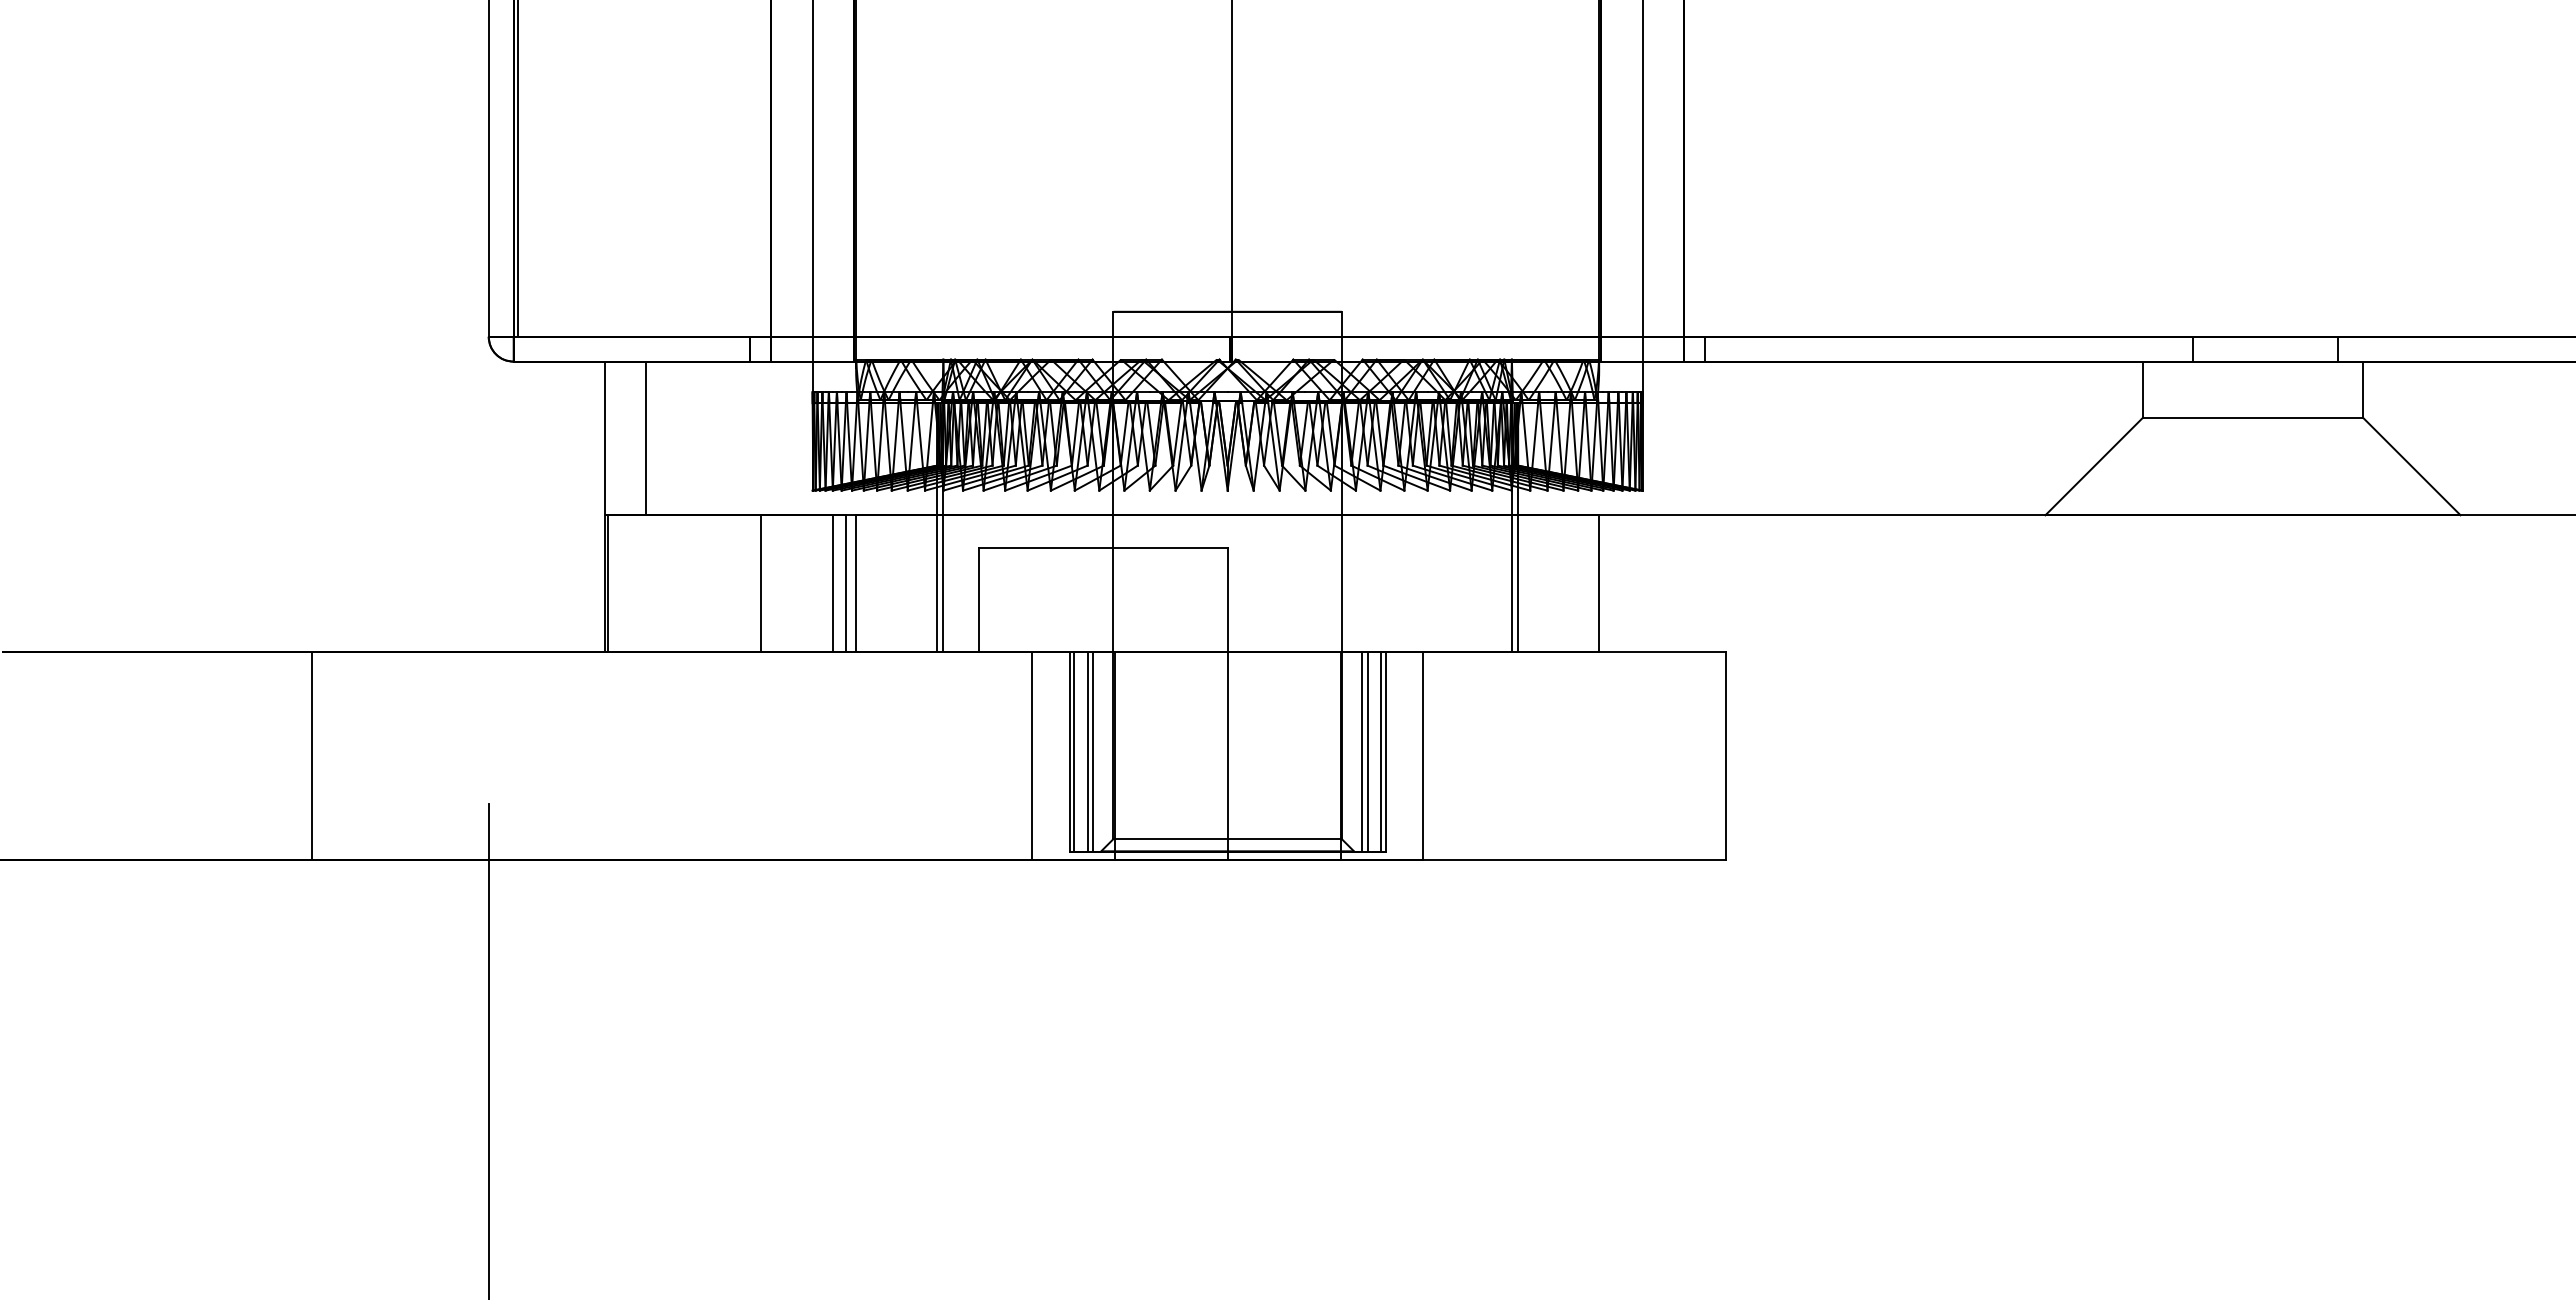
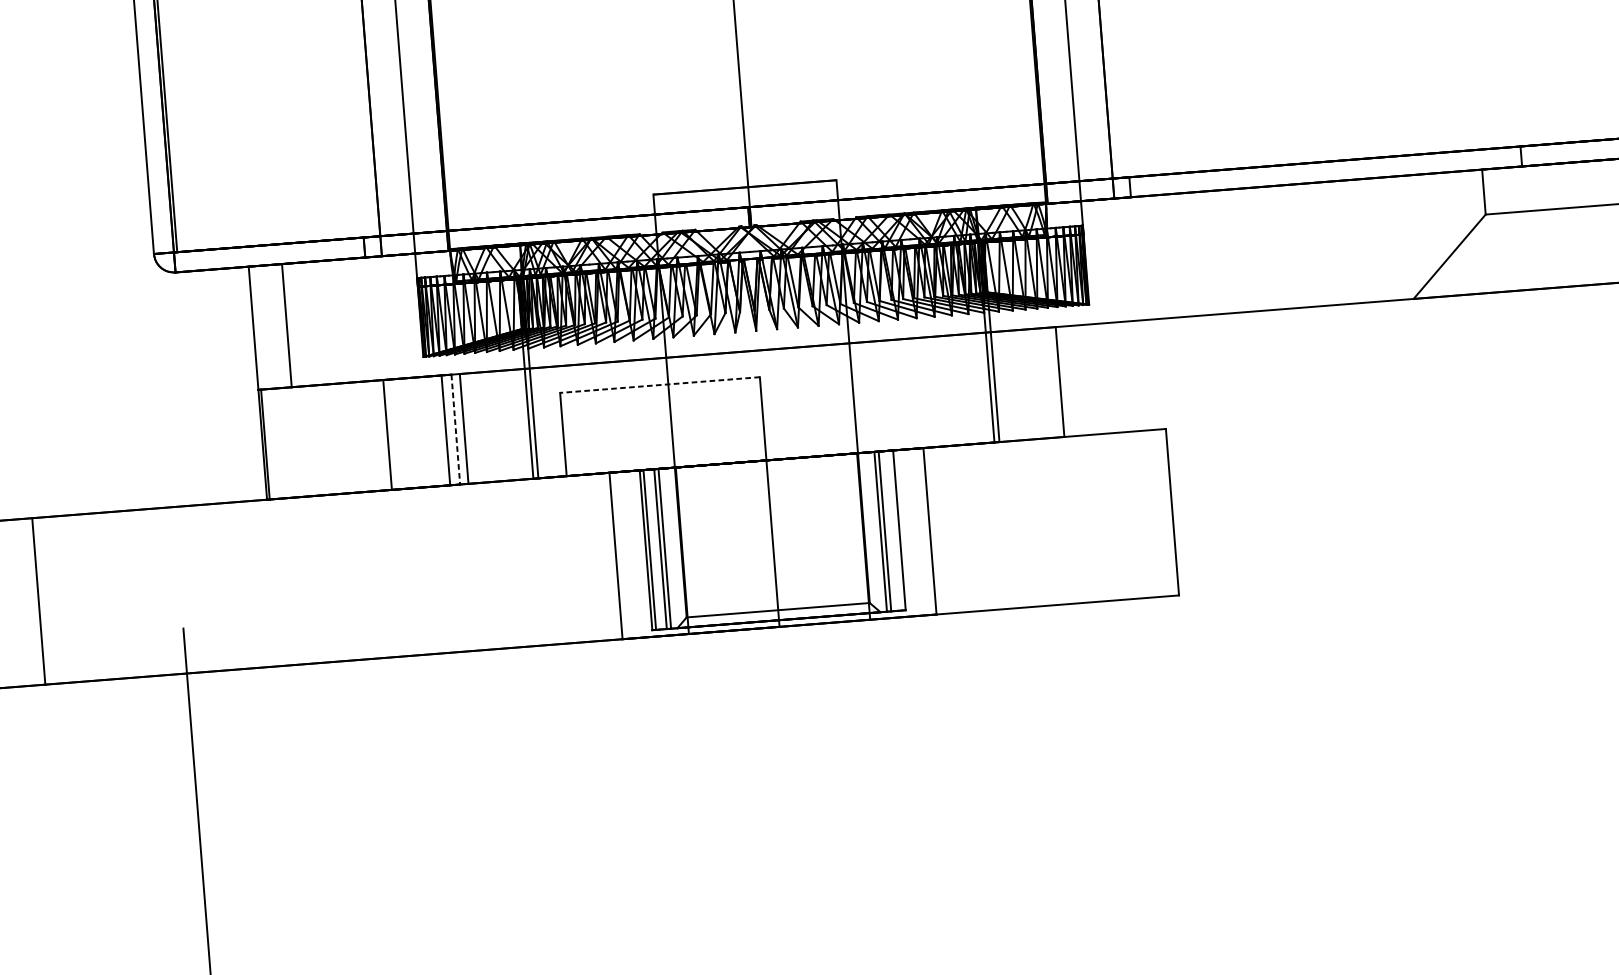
line: (1103, 548) -> (660, 385), solid -> dashed
line: (845, 584) -> (455, 430), solid -> dashed
line: (1380, 751) -> (895, 530), removed

